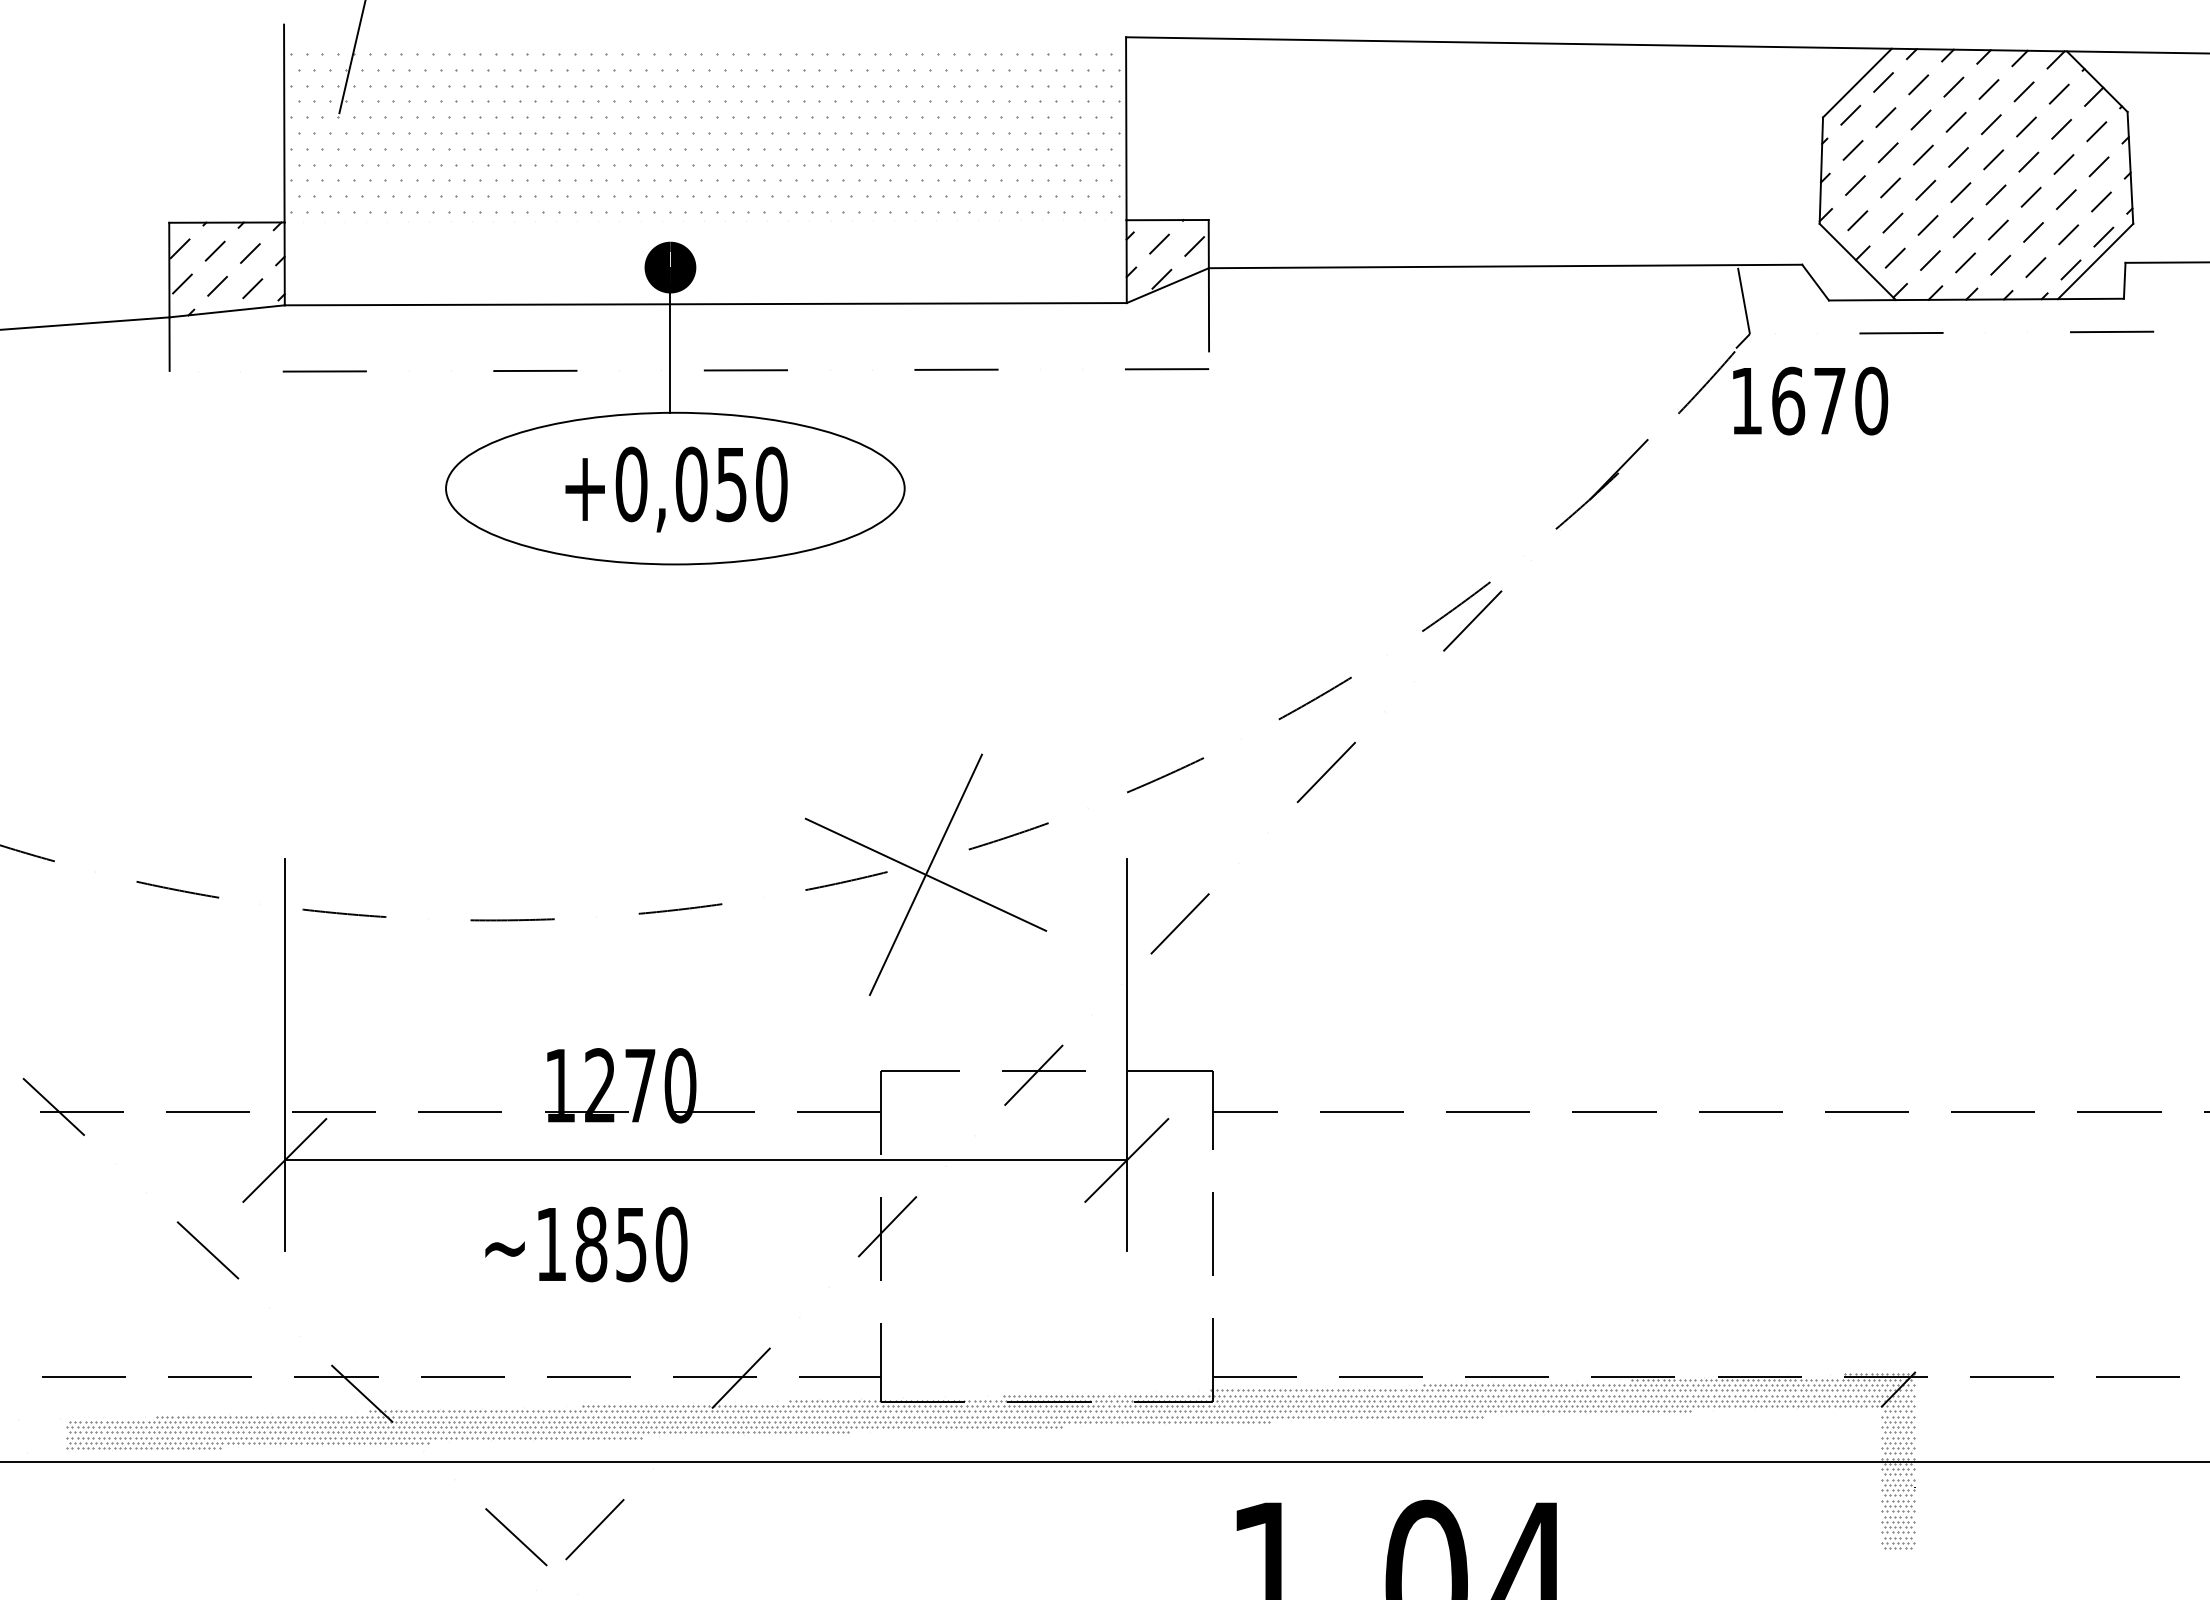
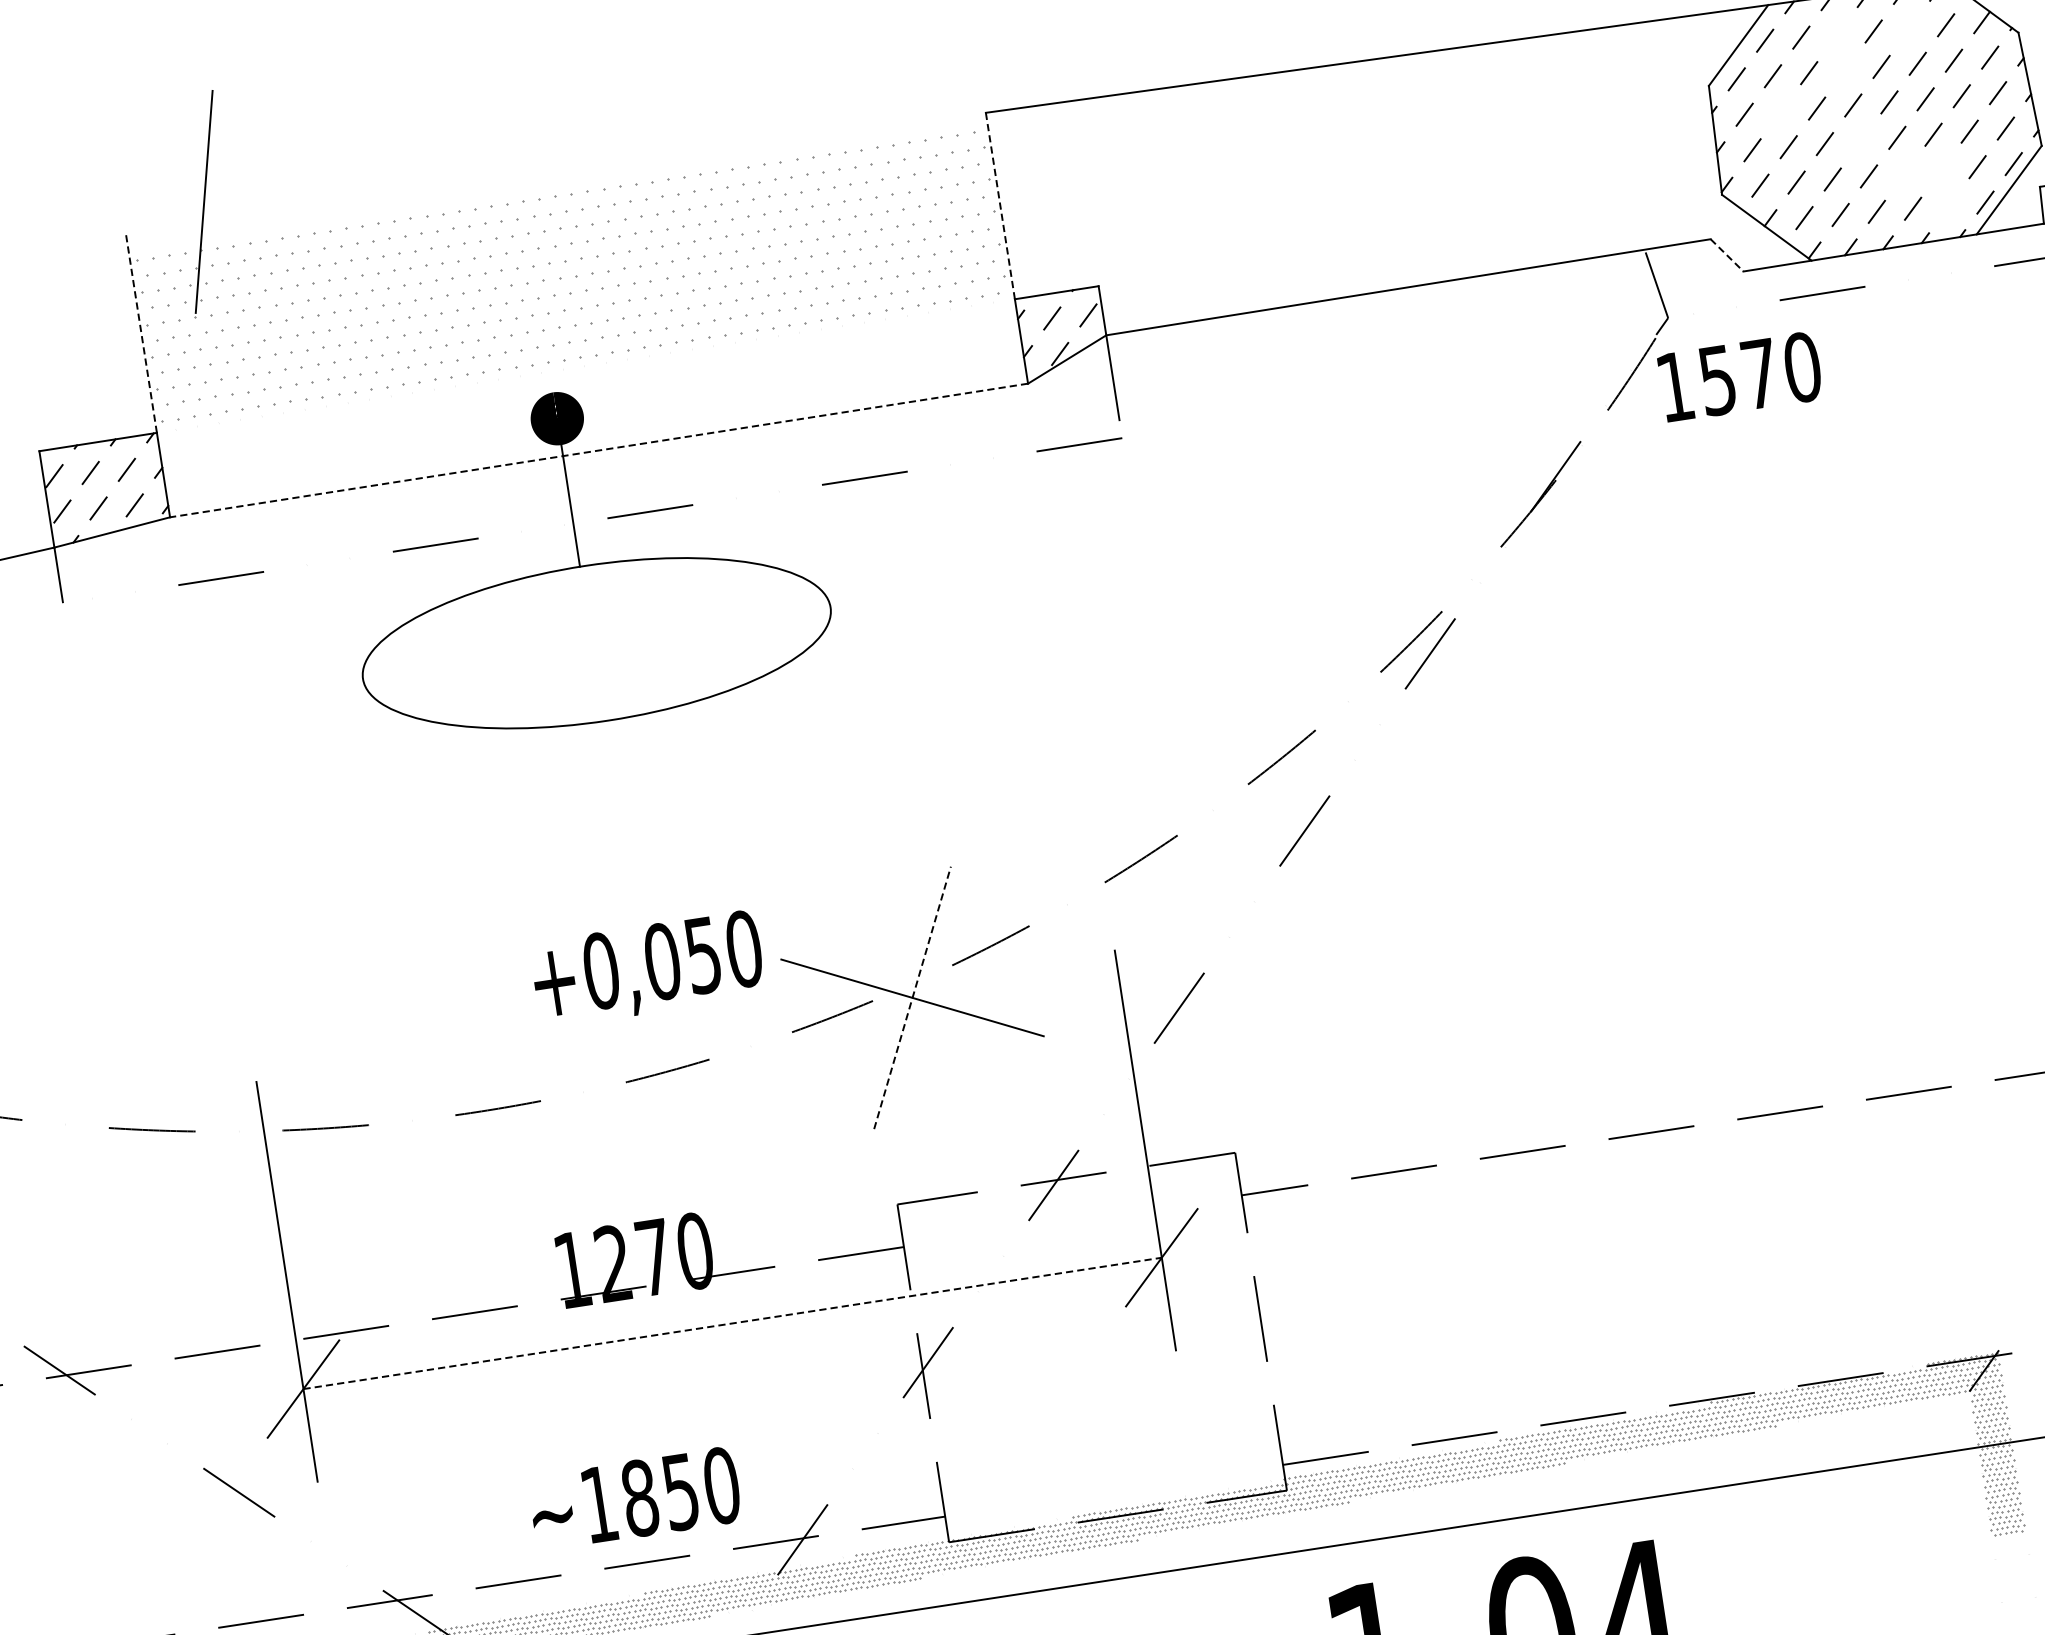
line: (1953, 86) -> (1837, 33), removed
line: (2023, 91) -> (1909, 28), removed
line: (1955, 121) -> (1844, 69), removed
line: (284, 123) -> (141, 332), solid -> dashed
line: (1126, 129) -> (1000, 206), solid -> dashed
line: (1887, 152) -> (1780, 111), removed
line: (1960, 192) -> (1860, 140), removed
line: (1998, 229) -> (1905, 172), removed
line: (2033, 232) -> (1941, 170), removed
line: (2035, 267) -> (1948, 205), removed
line: (1815, 283) -> (1727, 256), solid -> dashed
line: (705, 304) -> (598, 450), solid -> dashed
text: (1788, 400) -> (1717, 379), 1670 -> 1570
text: (676, 489) -> (647, 969), moved
line: (925, 874) -> (912, 997), solid -> dashed
line: (705, 1160) -> (732, 1323), solid -> dashed
text: (586, 1244) -> (635, 1499), moved

